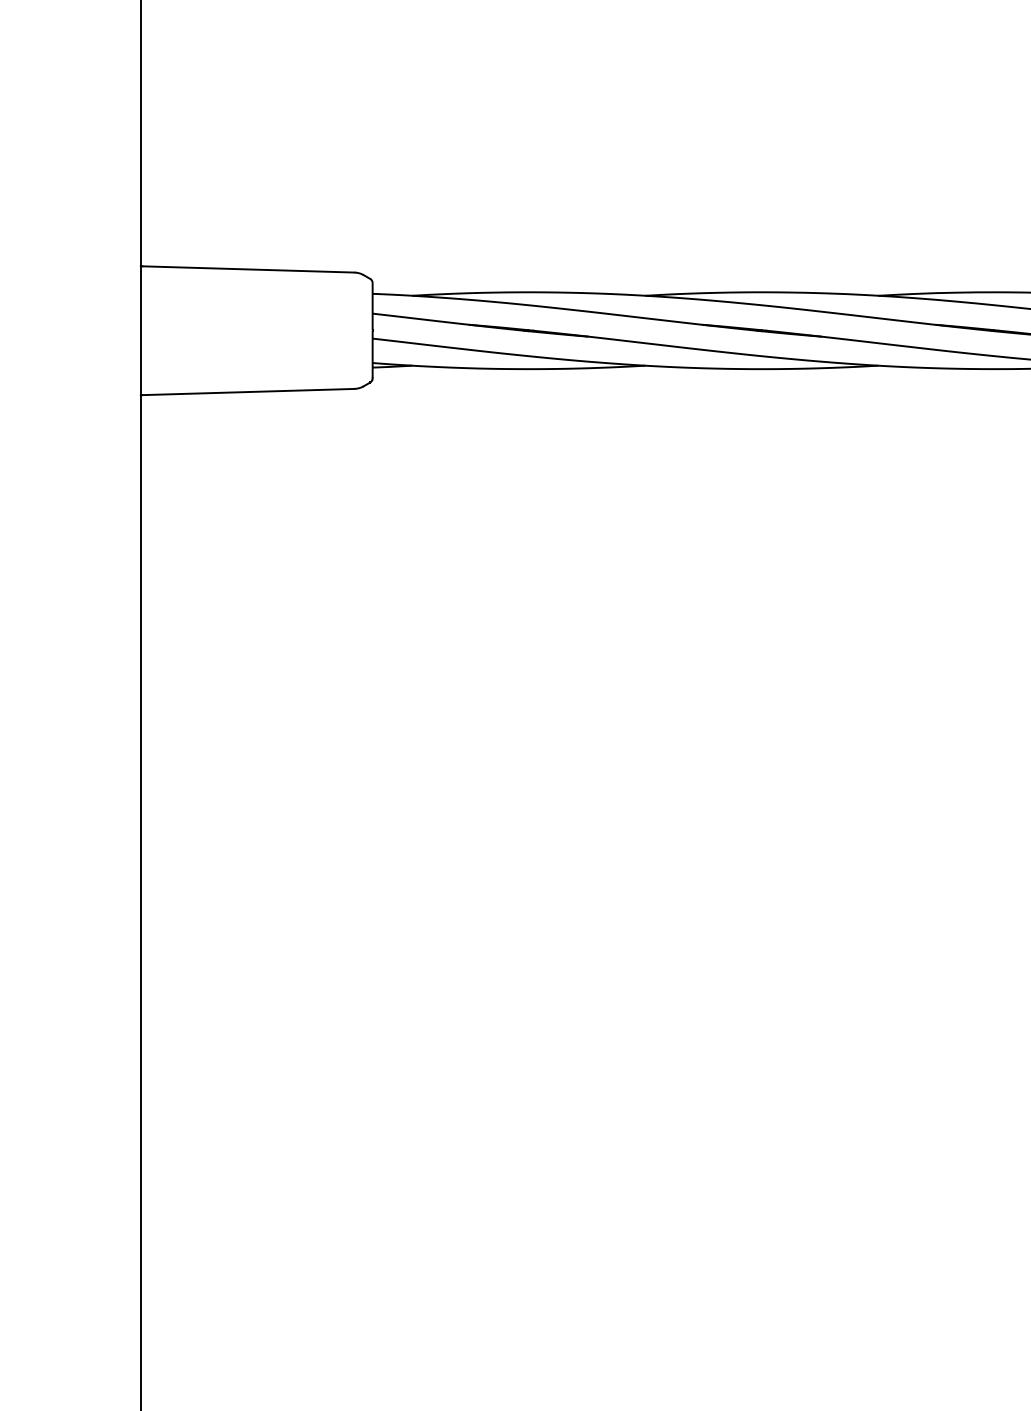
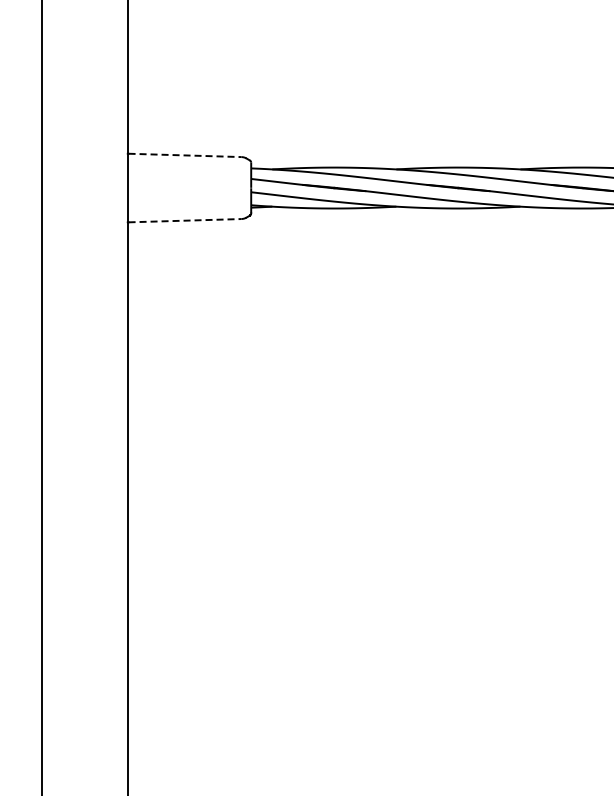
line: (249, 269) -> (185, 155), solid -> dashed
line: (249, 391) -> (185, 220), solid -> dashed

